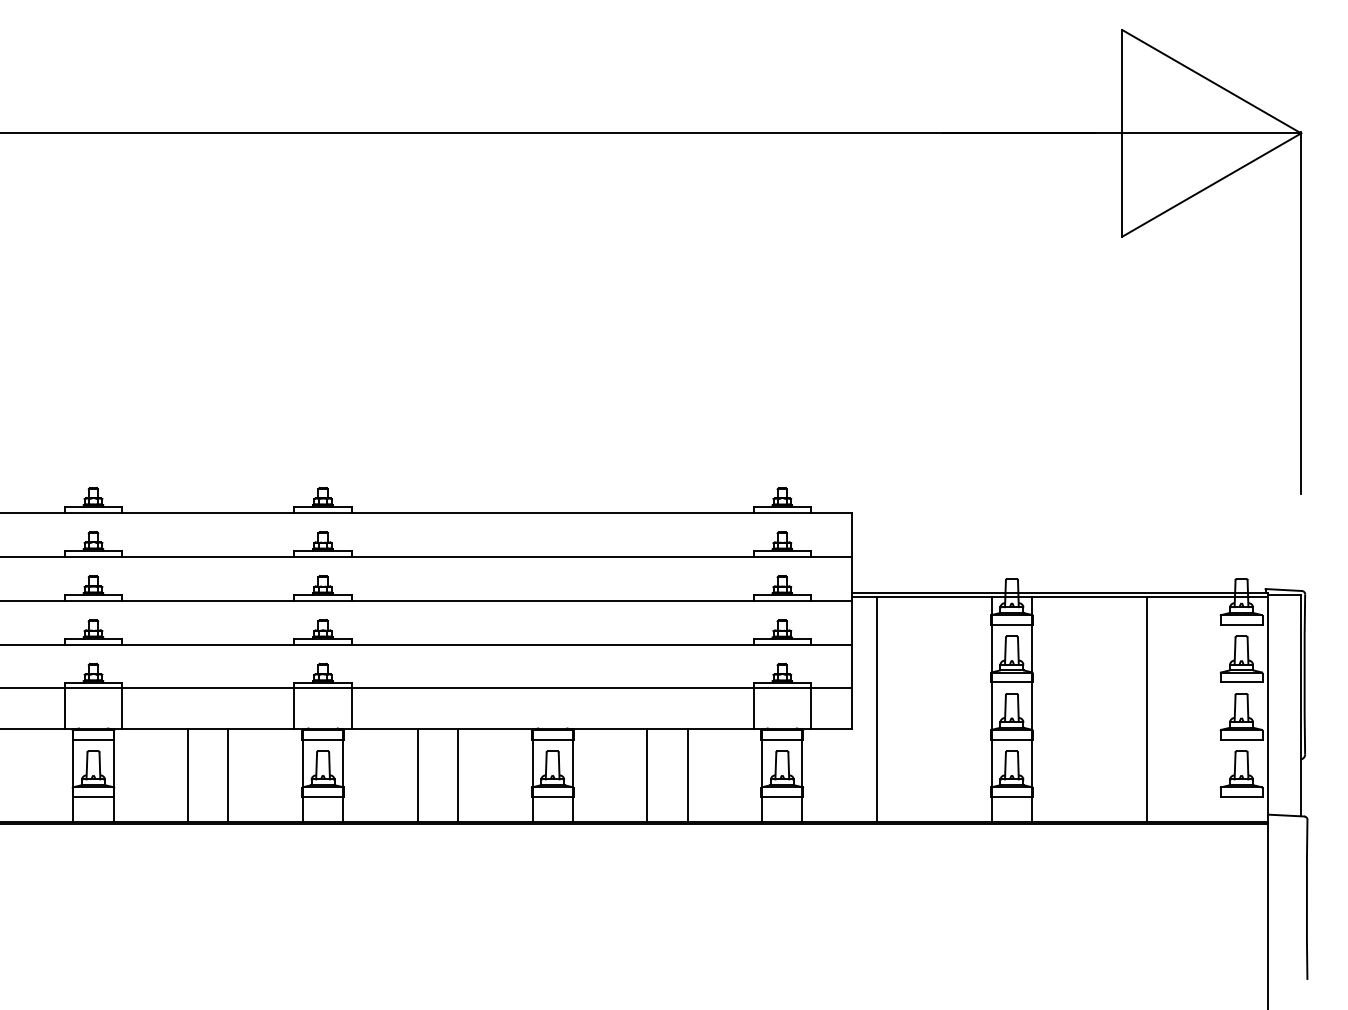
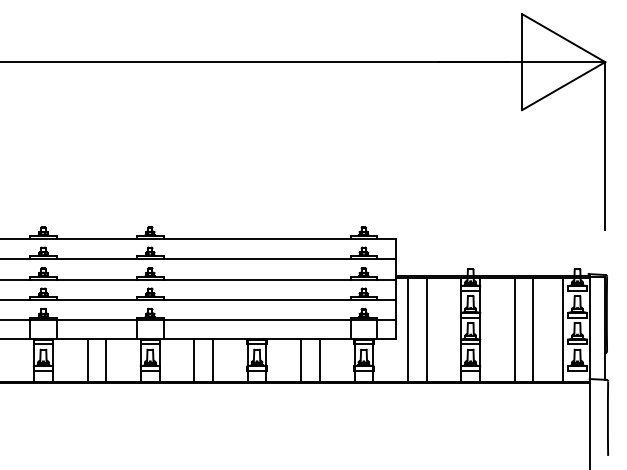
line: (916, 708) -> (426, 329), added
line: (1106, 708) -> (514, 329), added
line: (1211, 708) -> (563, 329), added

